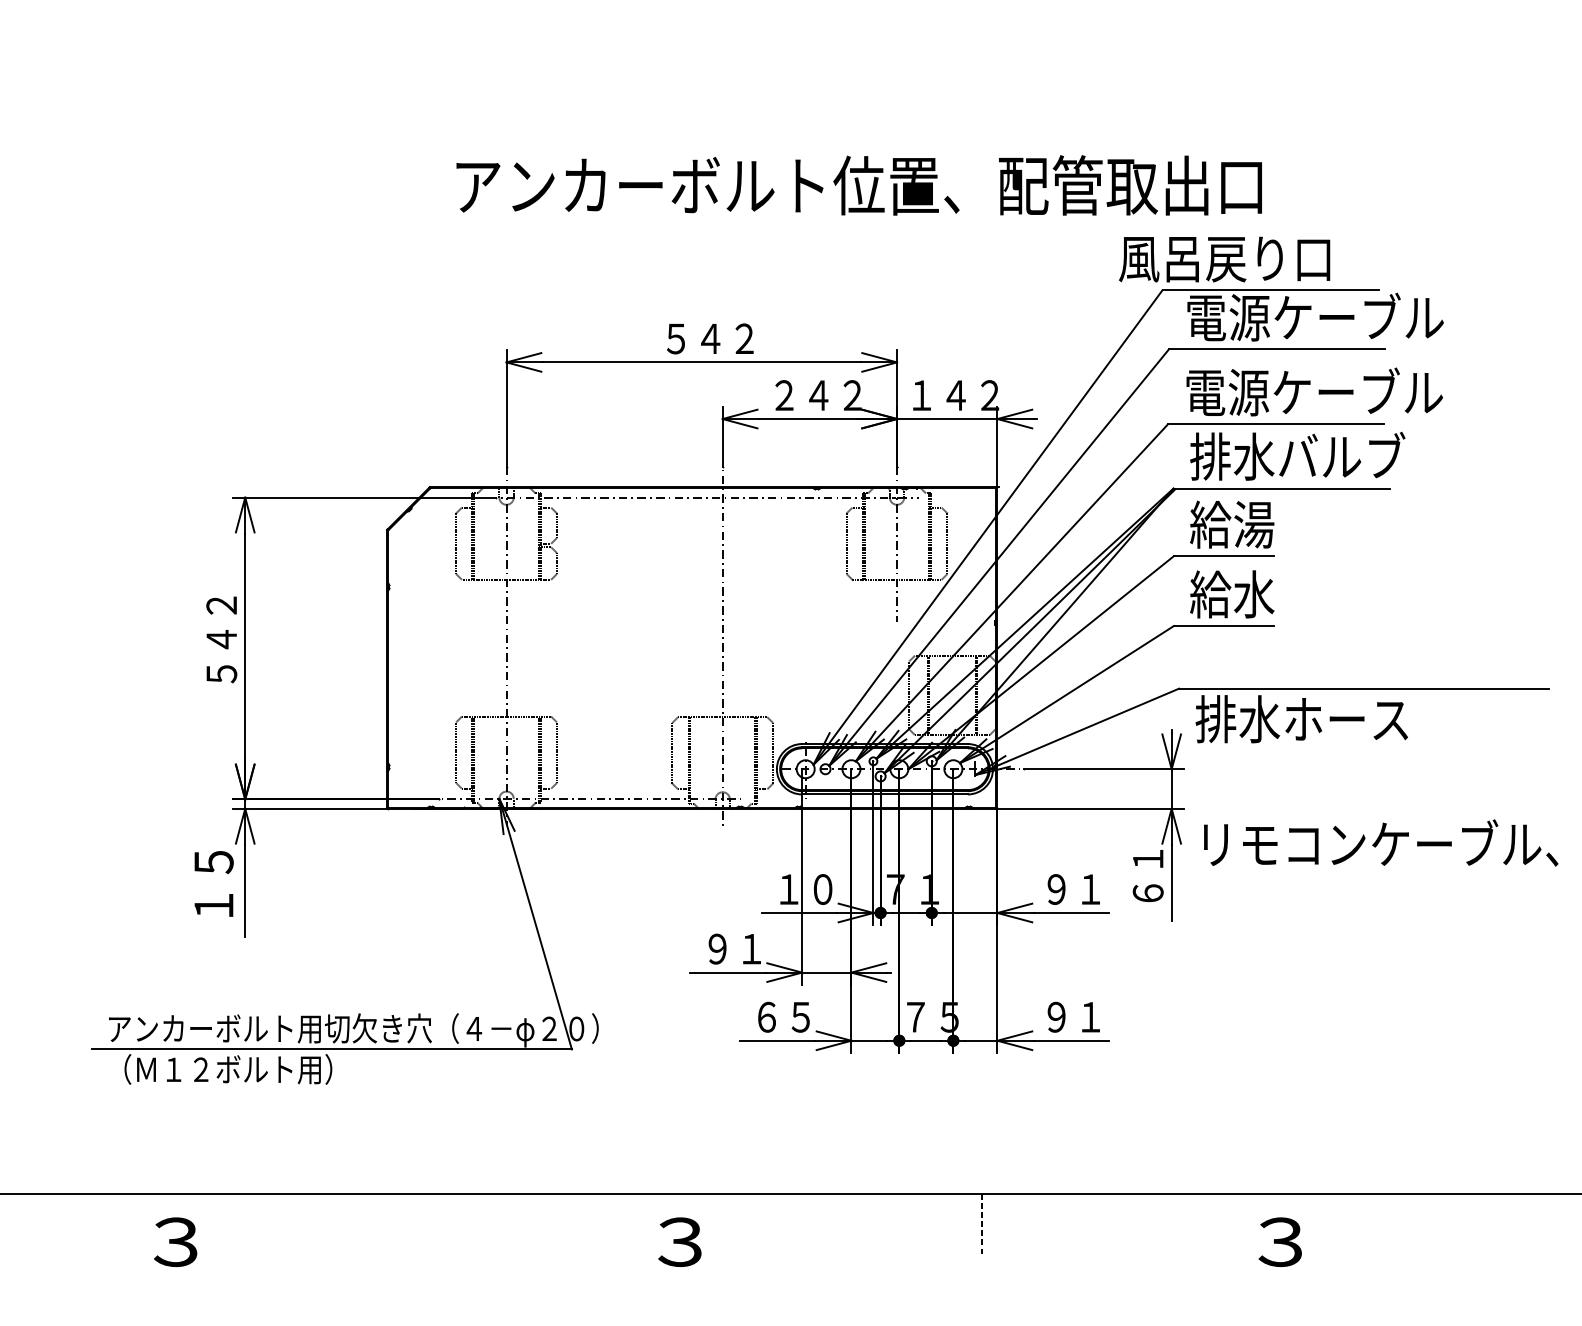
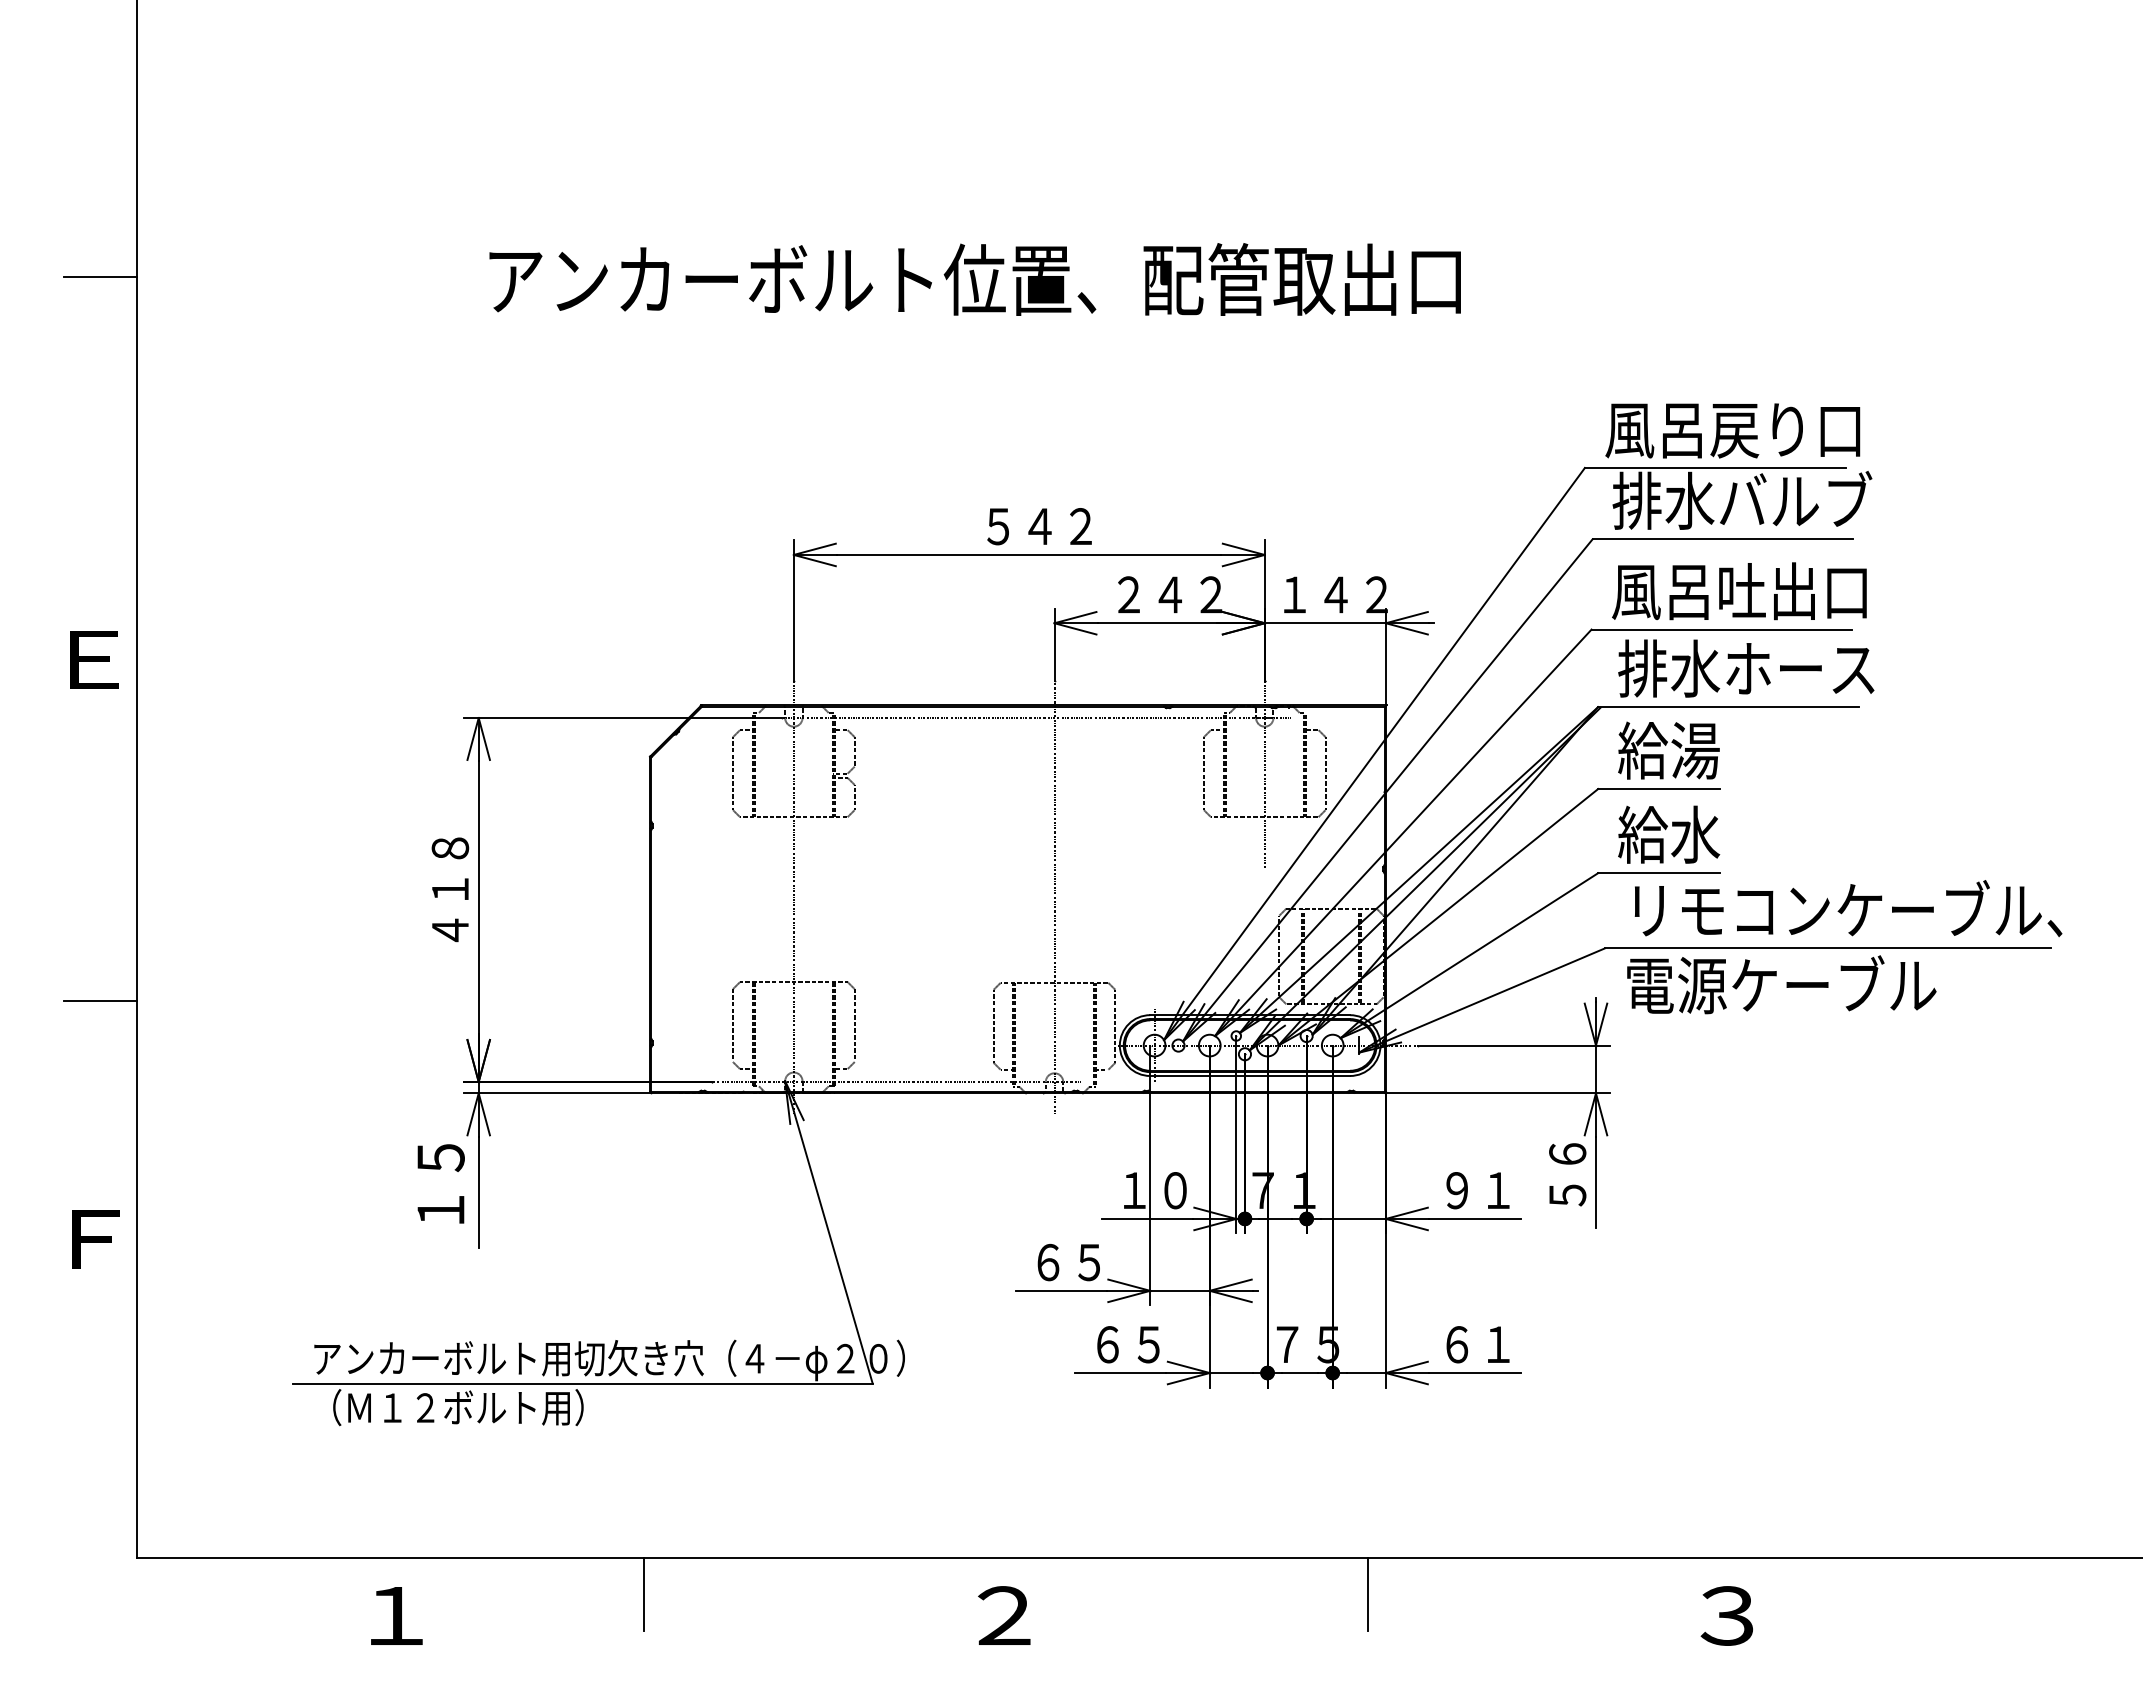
text: (858, 185) -> (974, 279), moved
text: (1224, 259) -> (1732, 430), moved
text: (1314, 317) -> (1768, 500), 電源ケーブル -> 排水バルブ
text: (1313, 391) -> (1767, 590), 電源ケーブル -> 風呂吐出口
text: (1342, 454) -> (1801, 666), 排水バルブ -> 排水ホース
text: (221, 639) -> (450, 889), ５４２ -> ４１８
text: (1324, 718) -> (1780, 984), 排水ホース -> 電源ケーブル
text: (1381, 842) -> (1848, 908), moved
text: (1148, 876) -> (1567, 1174), ６１ -> ５６
text: (734, 949) -> (1068, 1262), ９１ -> ６５
text: (1056, 1017) -> (1457, 1344), ９１ -> ６１
line: (982, 1223) -> (1367, 1593), dashed -> solid
line: (381, 1224) -> (643, 1594), added
text: (176, 1241) -> (395, 1615), ３ -> １
text: (680, 1241) -> (1003, 1615), ３ -> ２

